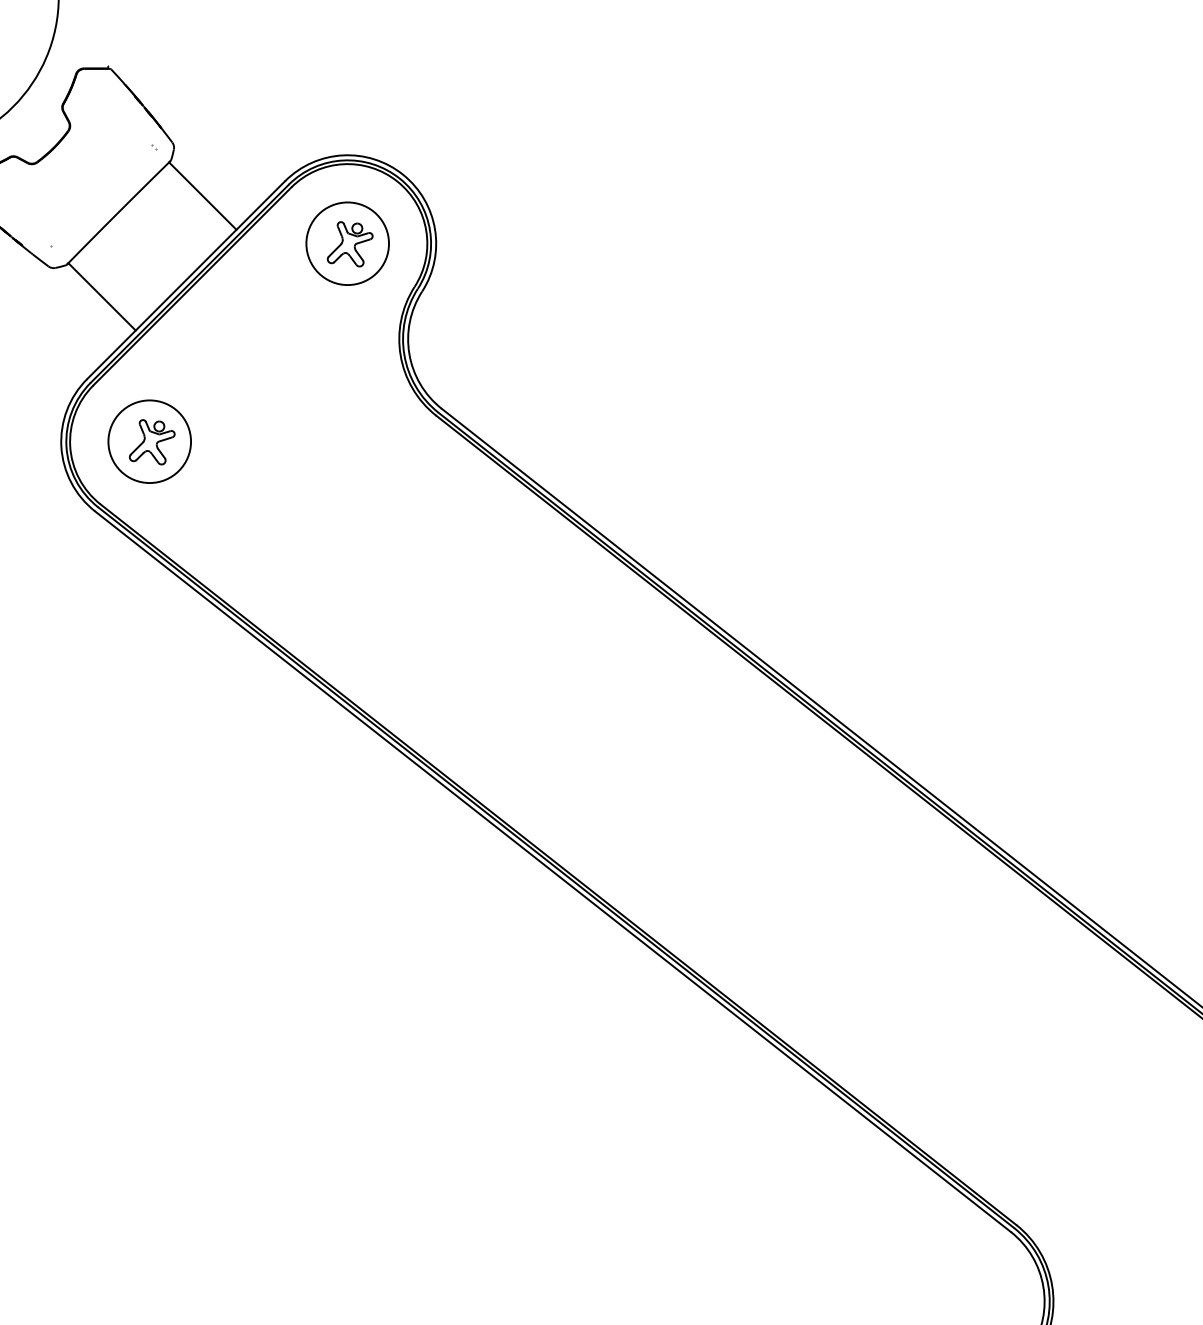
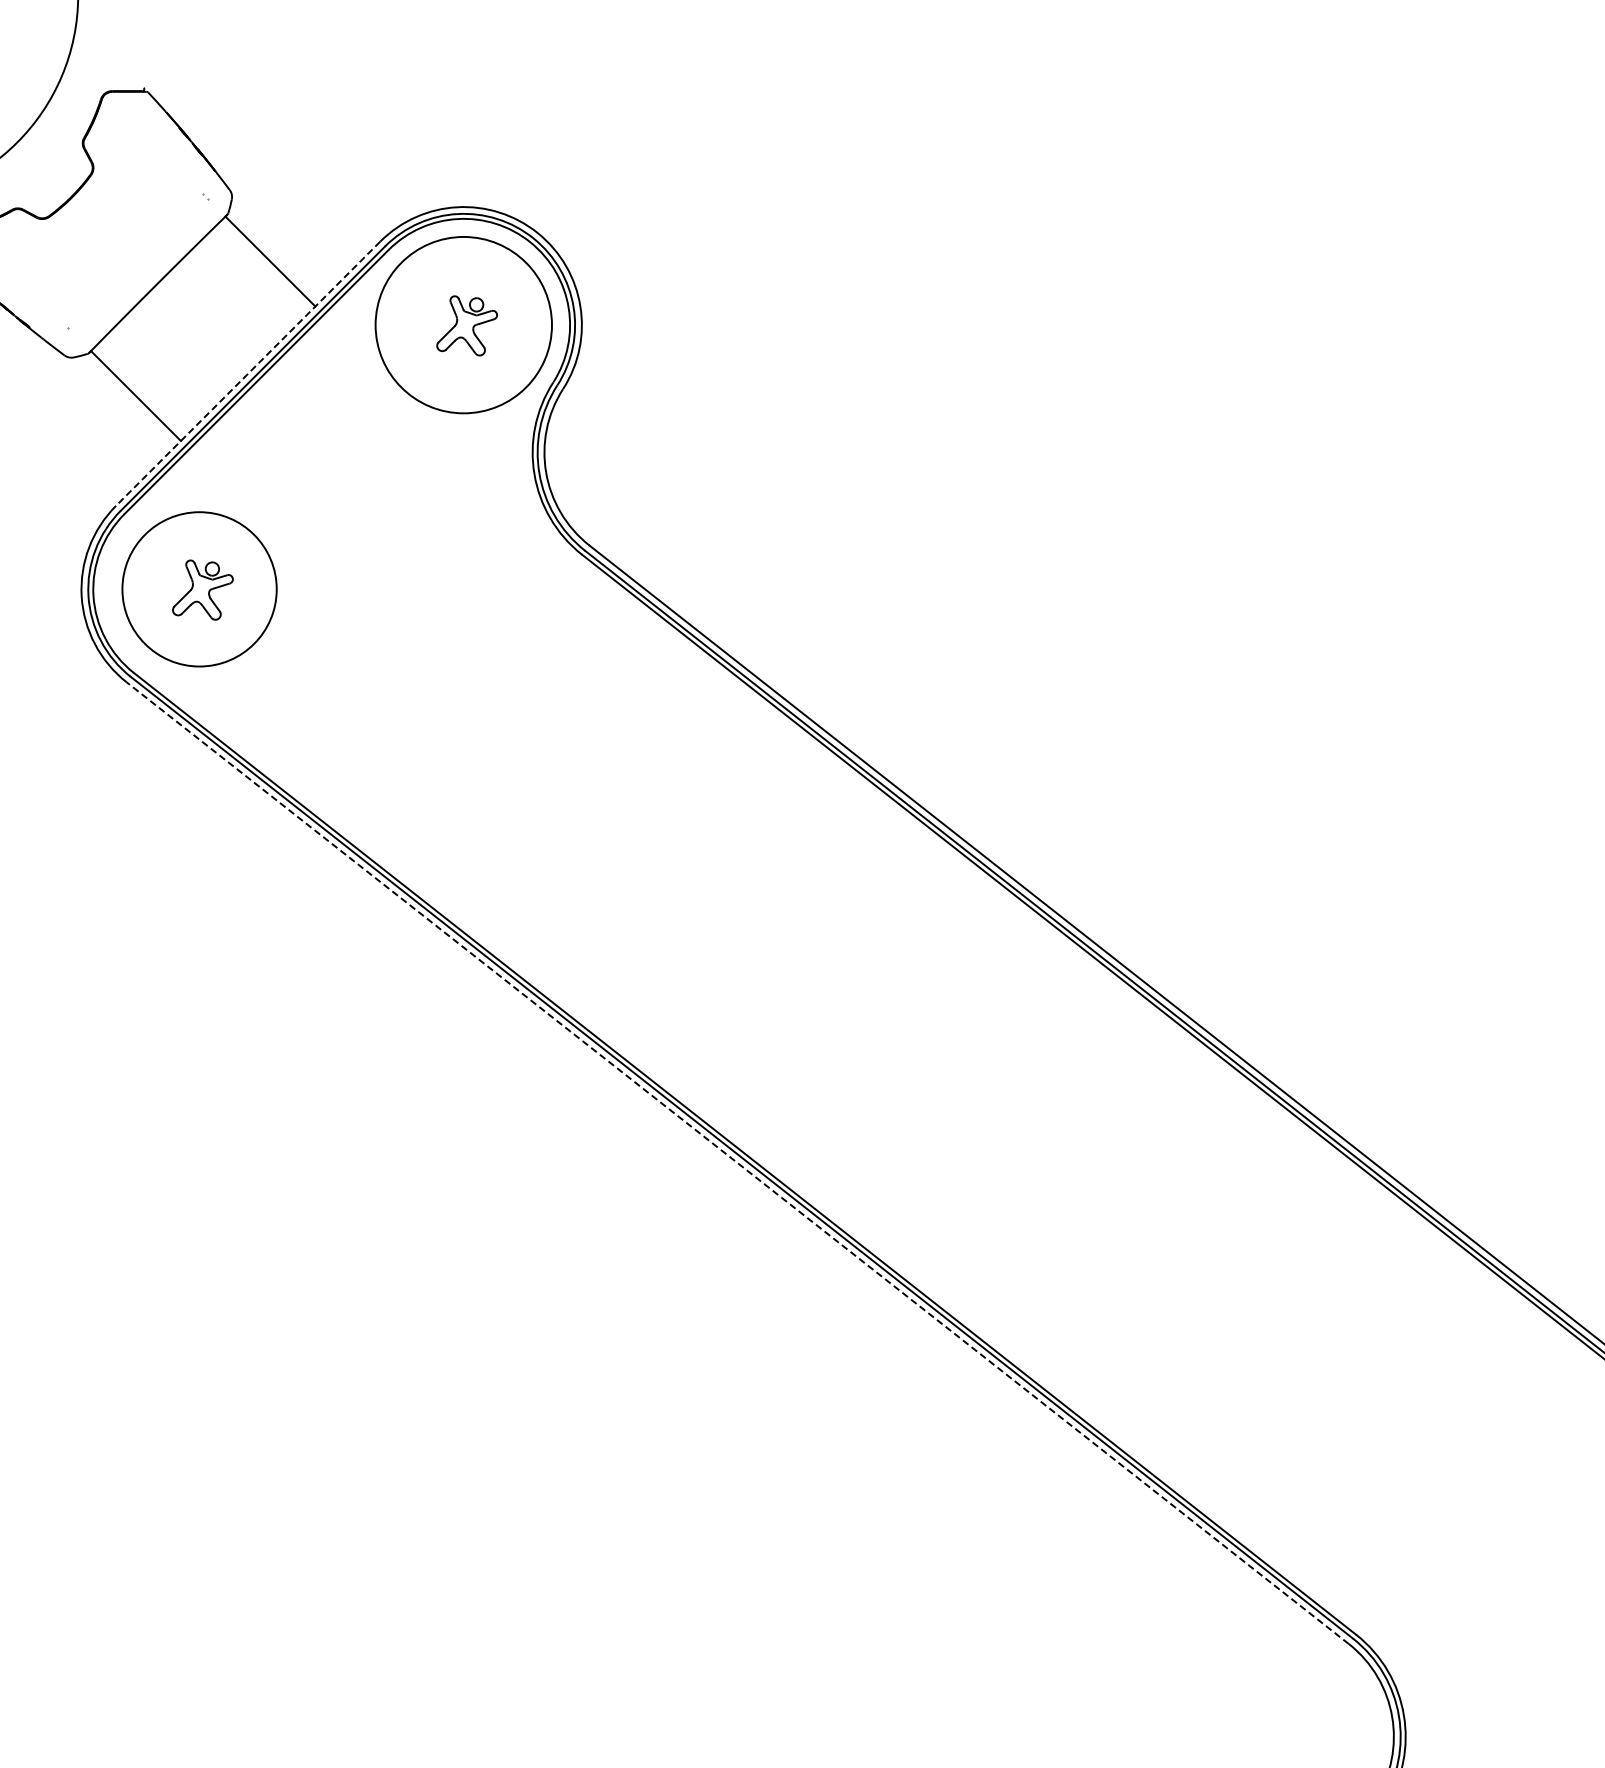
circle: (347, 244) -> (463, 325), size x1.6
line: (186, 279) -> (248, 373), solid -> dashed
circle: (149, 441) -> (199, 589), size x1.4
line: (552, 871) -> (737, 1163), solid -> dashed

